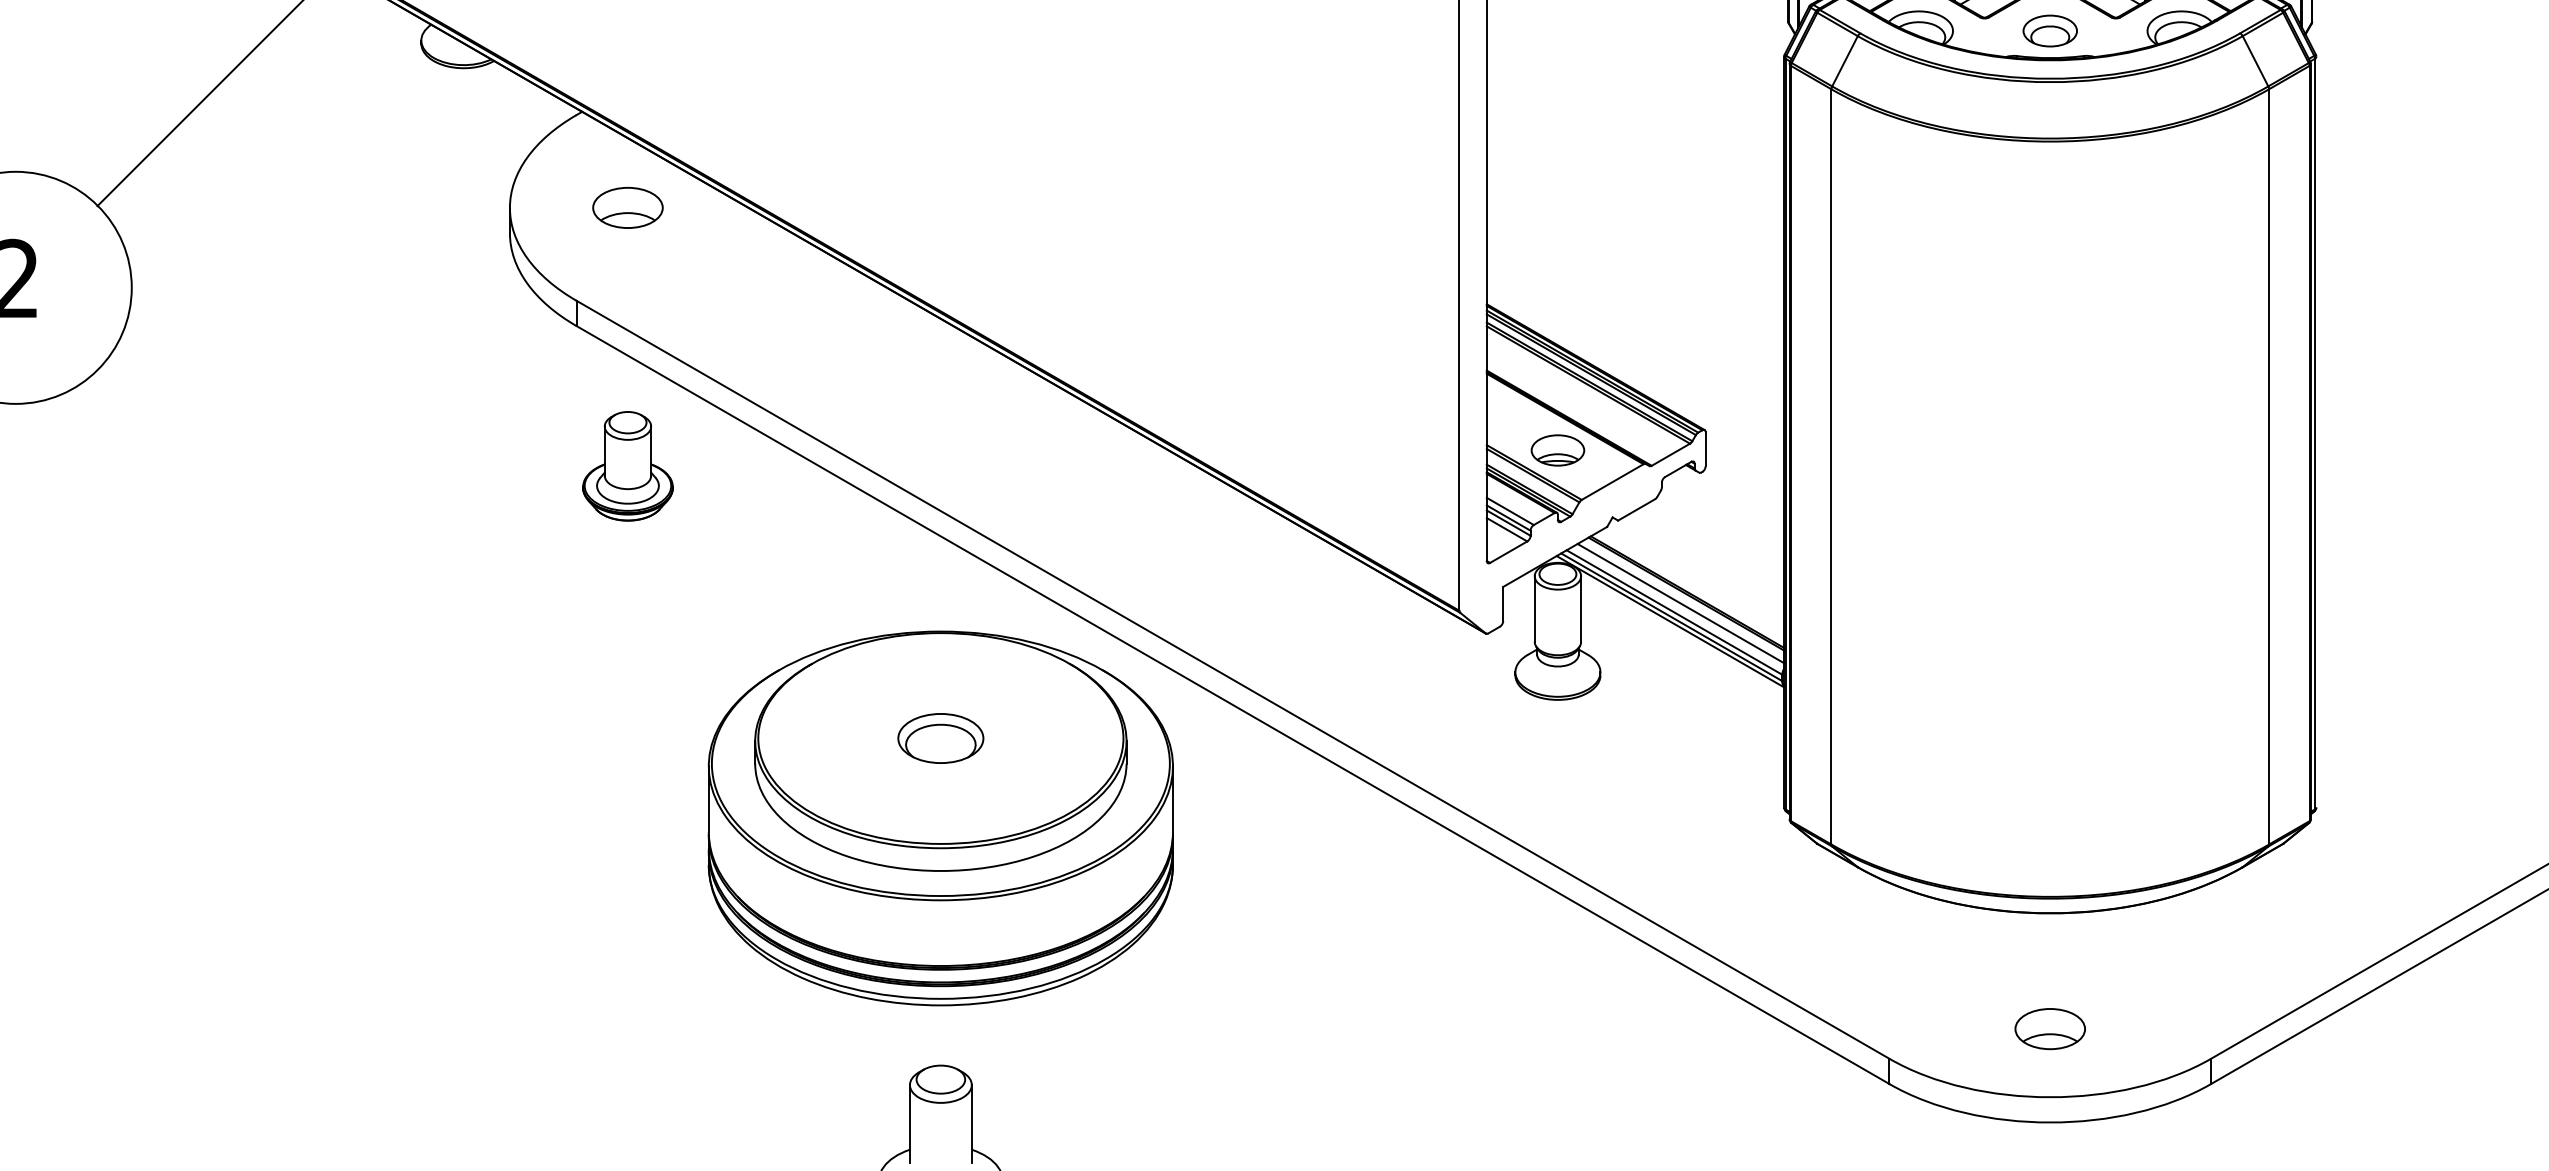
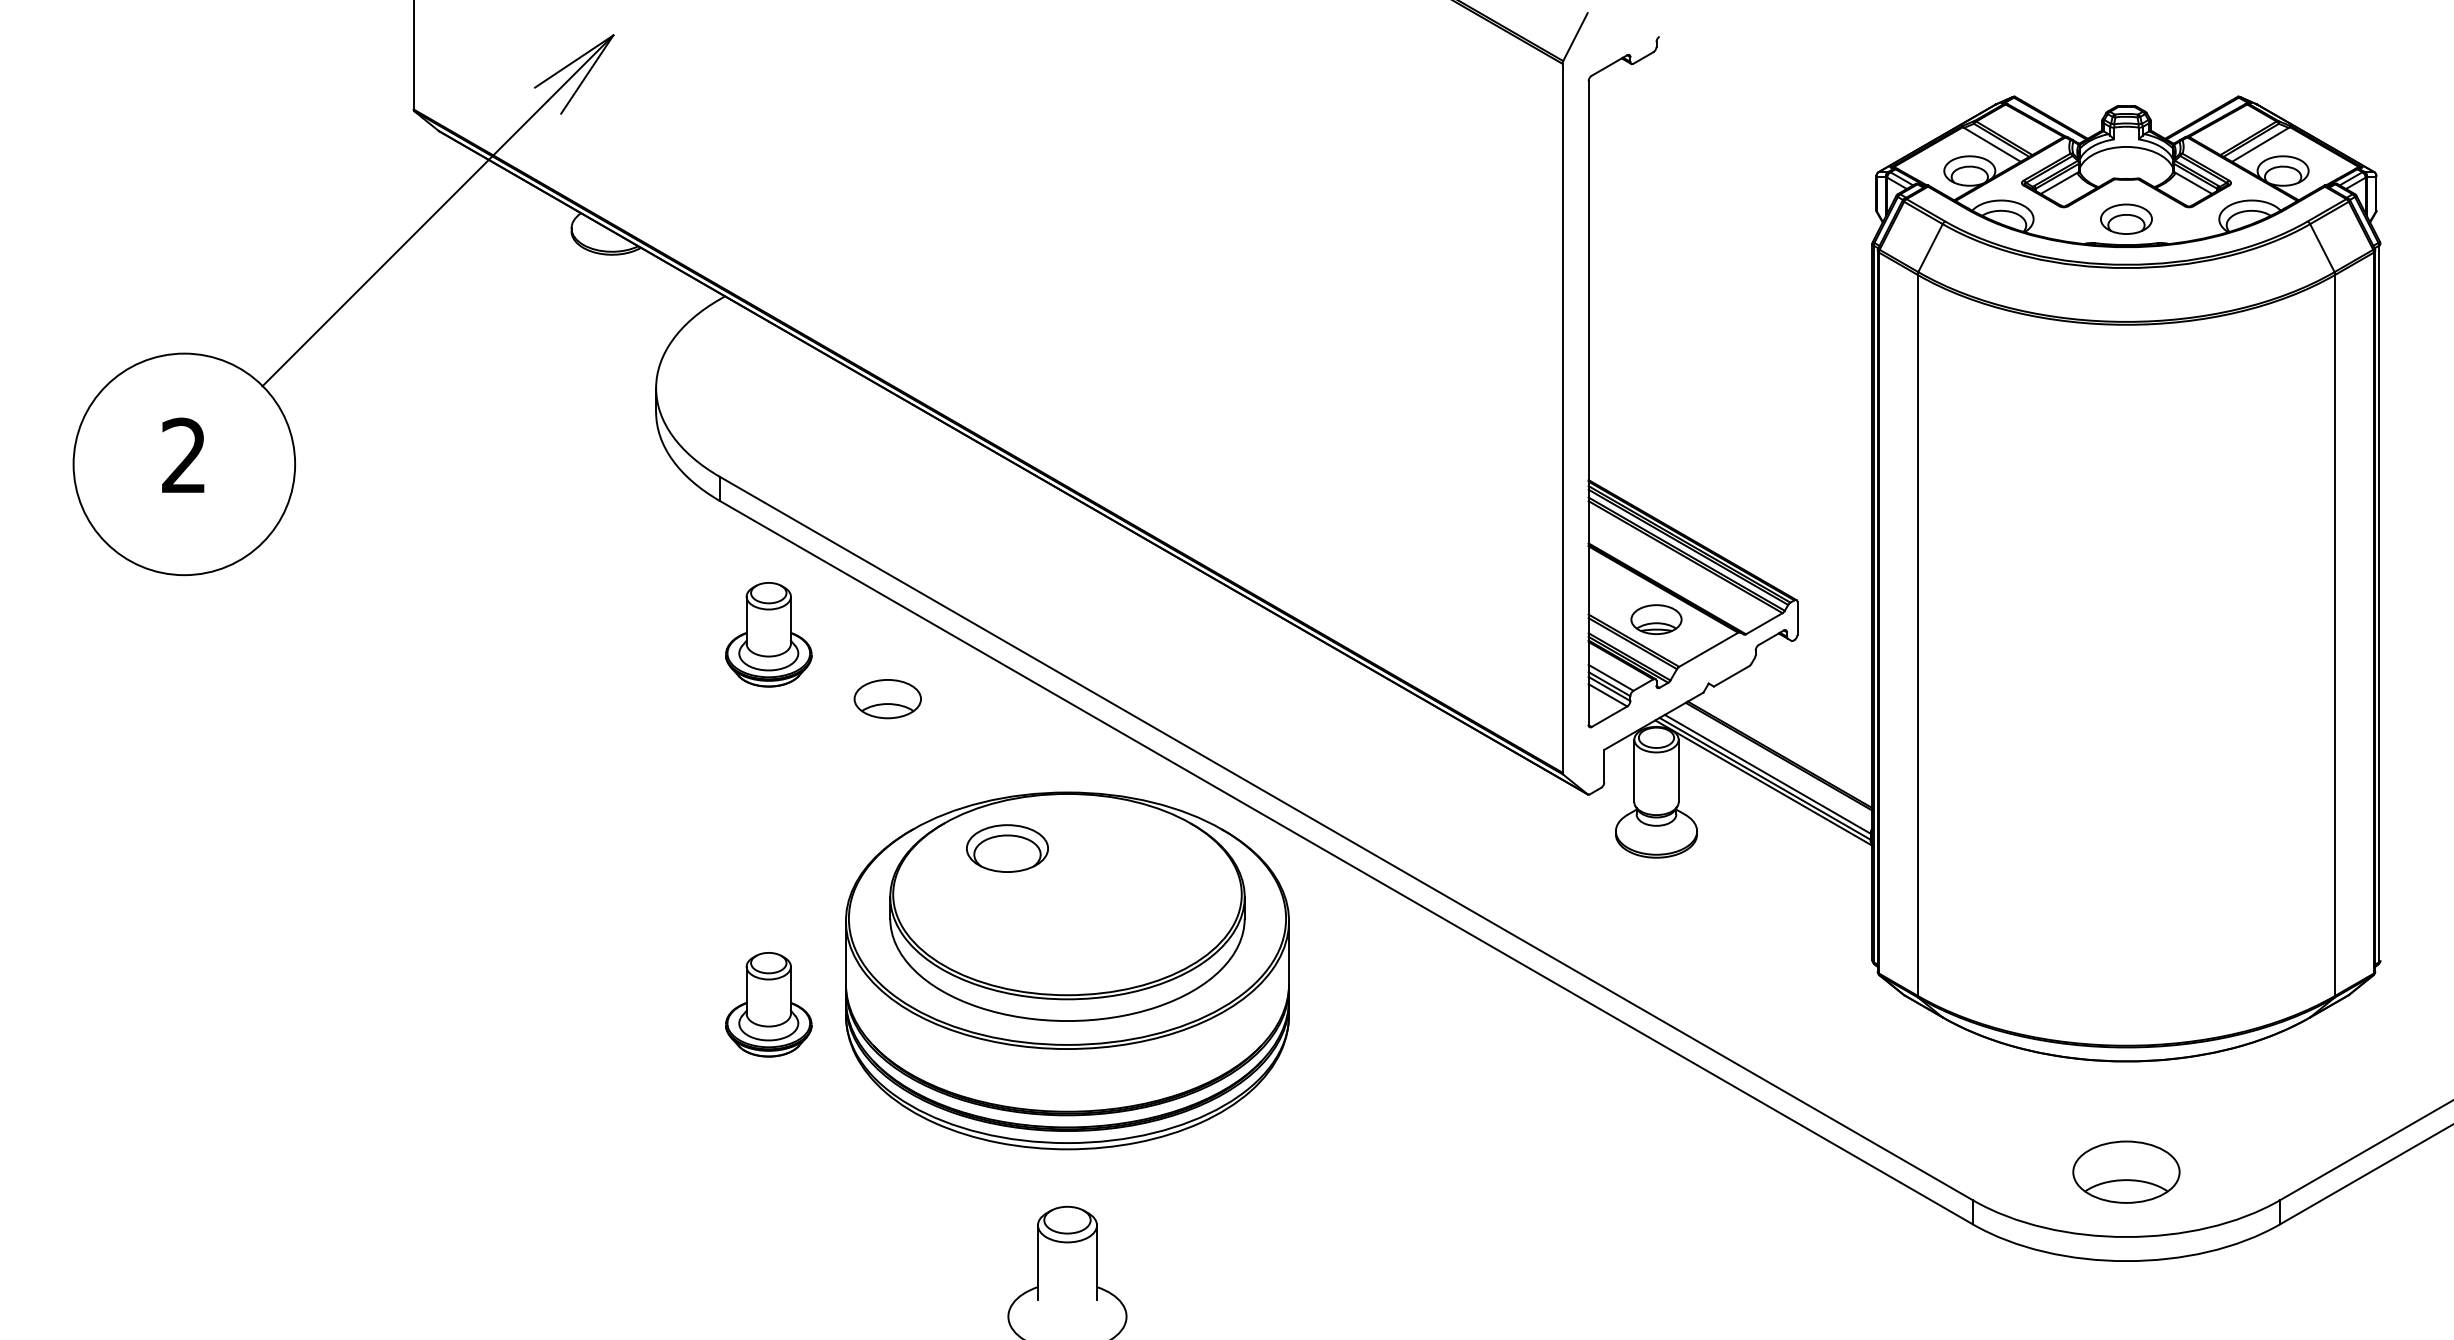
part: (627, 208) -> (887, 699), moved
line: (1680, 603) -> (1773, 765), removed
part: (940, 738) -> (1007, 848), moved
part: (627, 853) -> (768, 1004), added
part: (2050, 1028) -> (2126, 1171), size x1.6

